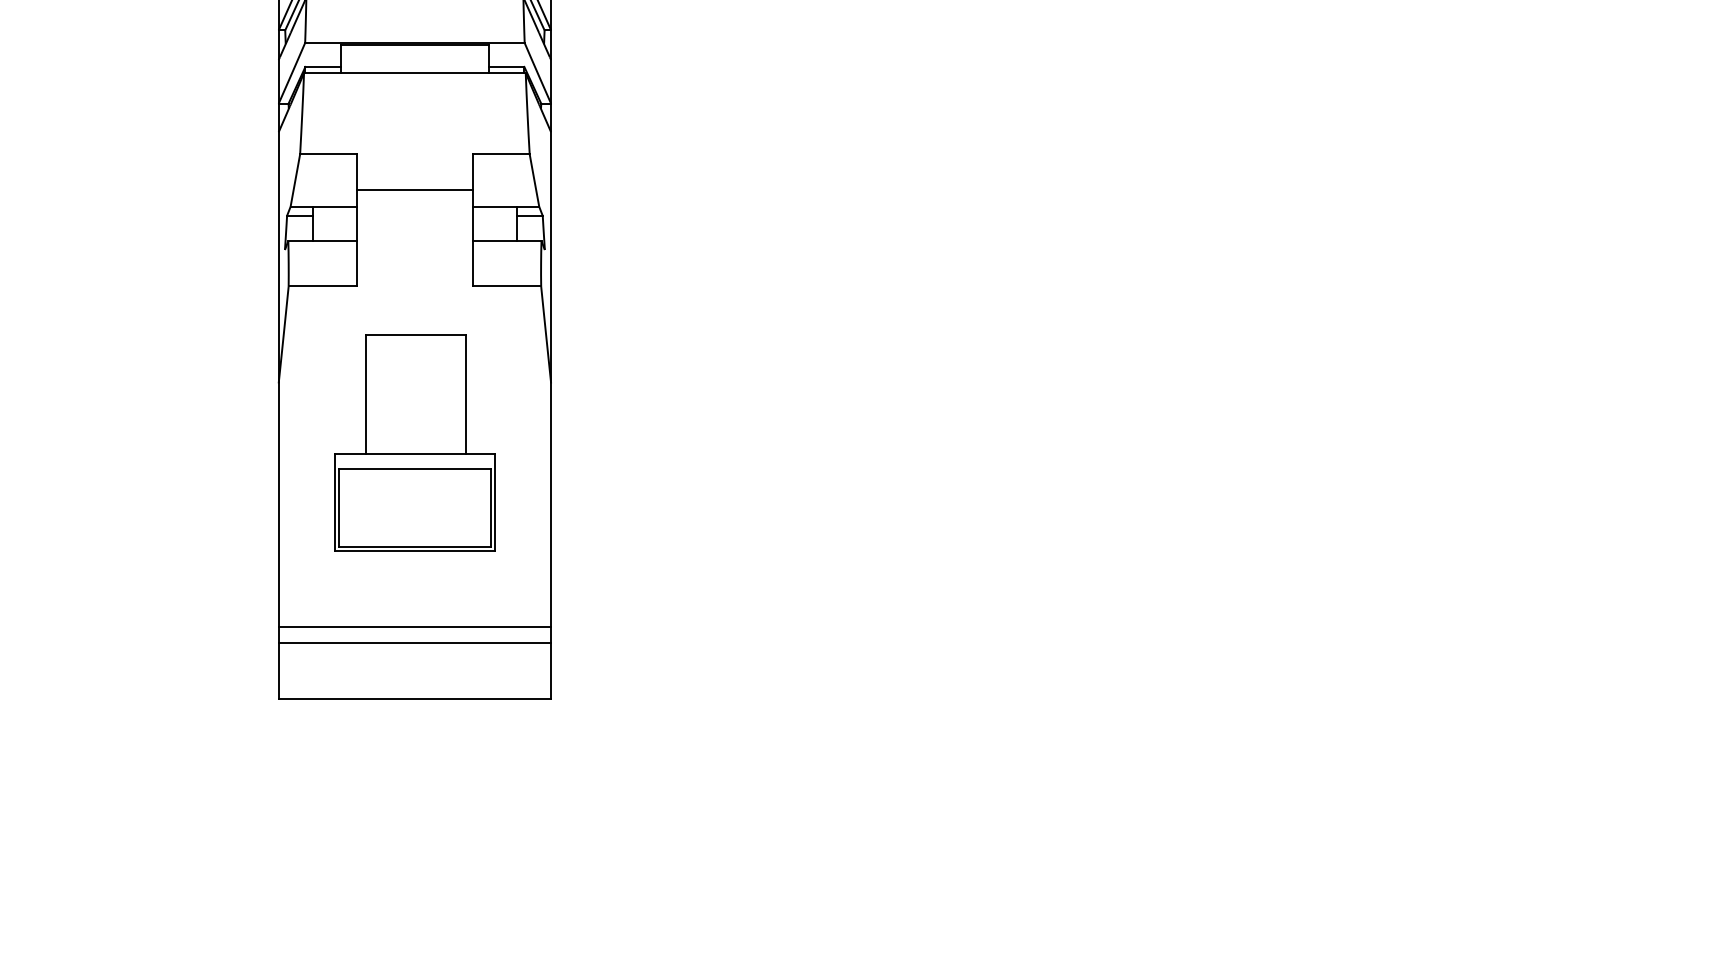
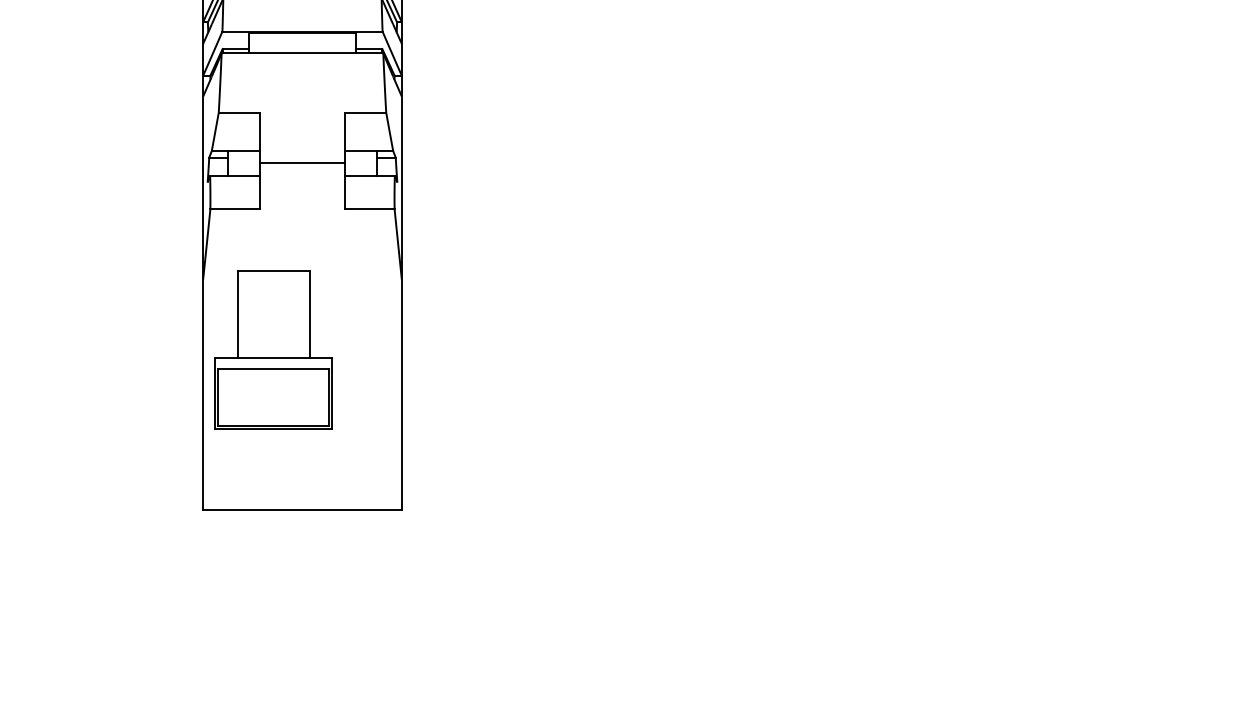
line: (414, 189) -> (302, 162), moved
part: (414, 442) -> (273, 349), moved
line: (414, 627) -> (302, 457), removed
line: (414, 642) -> (302, 468), removed

